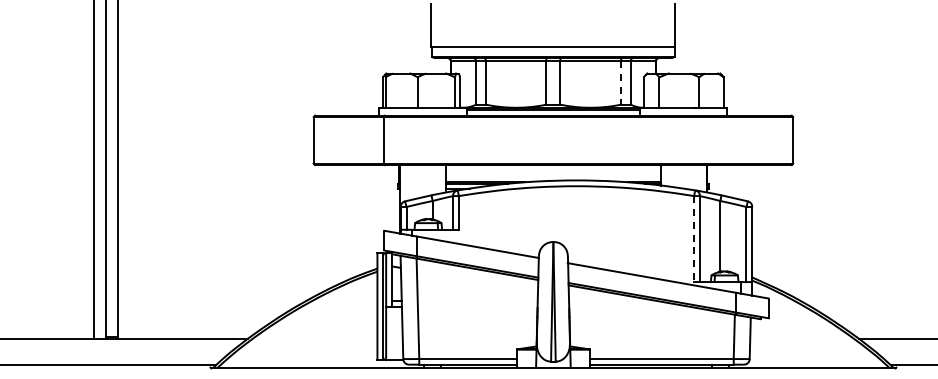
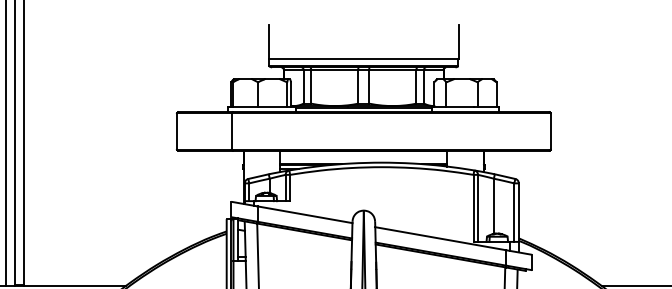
line: (620, 82) -> (416, 86), dashed -> solid
line: (694, 239) -> (473, 208), dashed -> solid

